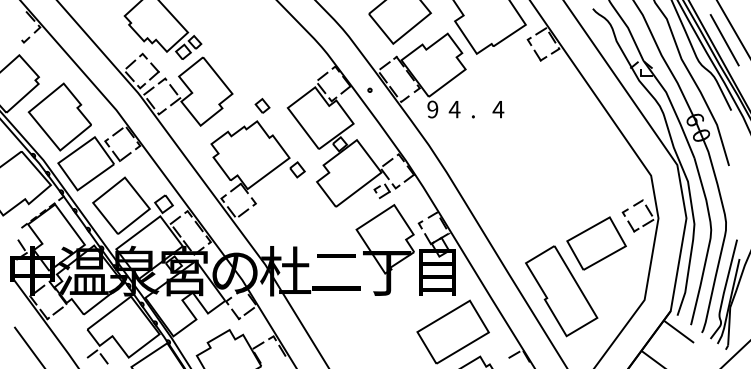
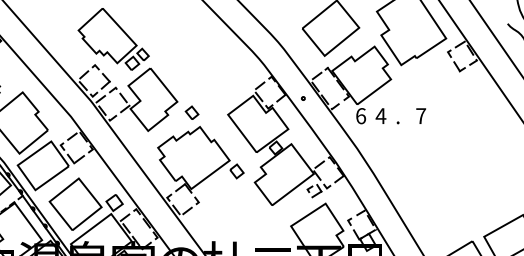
part: (262, 105) -> (192, 112), moved
text: (432, 109) -> (360, 116), 9 -> 6
text: (498, 109) -> (421, 116), 4 -> 7

